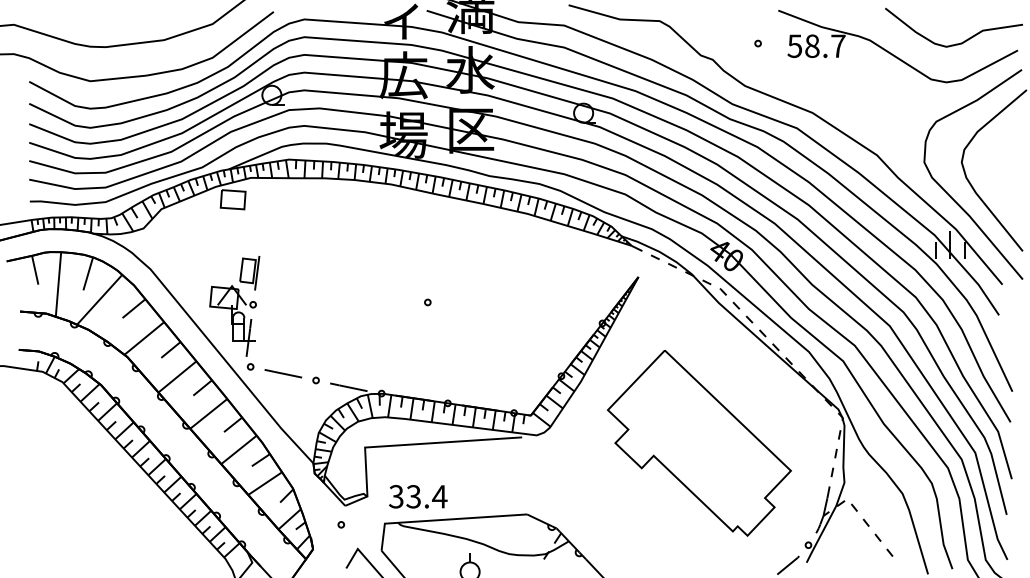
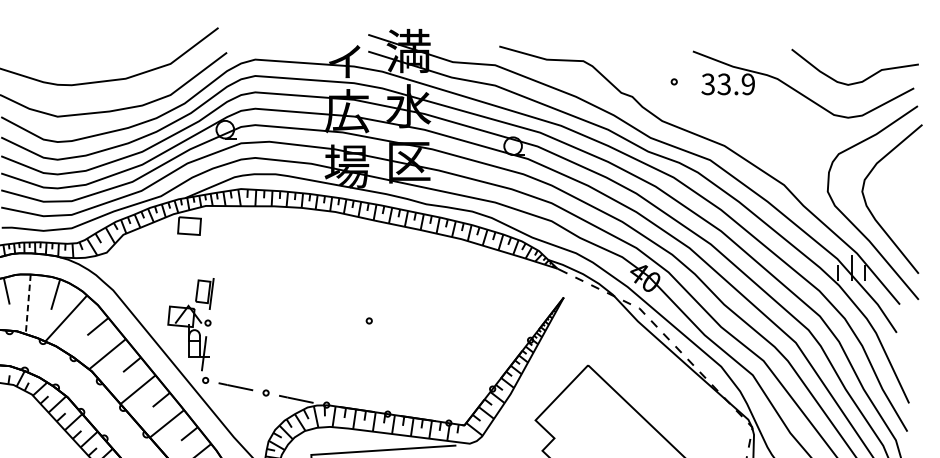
text: (816, 46) -> (728, 84), 58.7 -> 33.9
line: (58, 284) -> (28, 304), solid -> dashed

